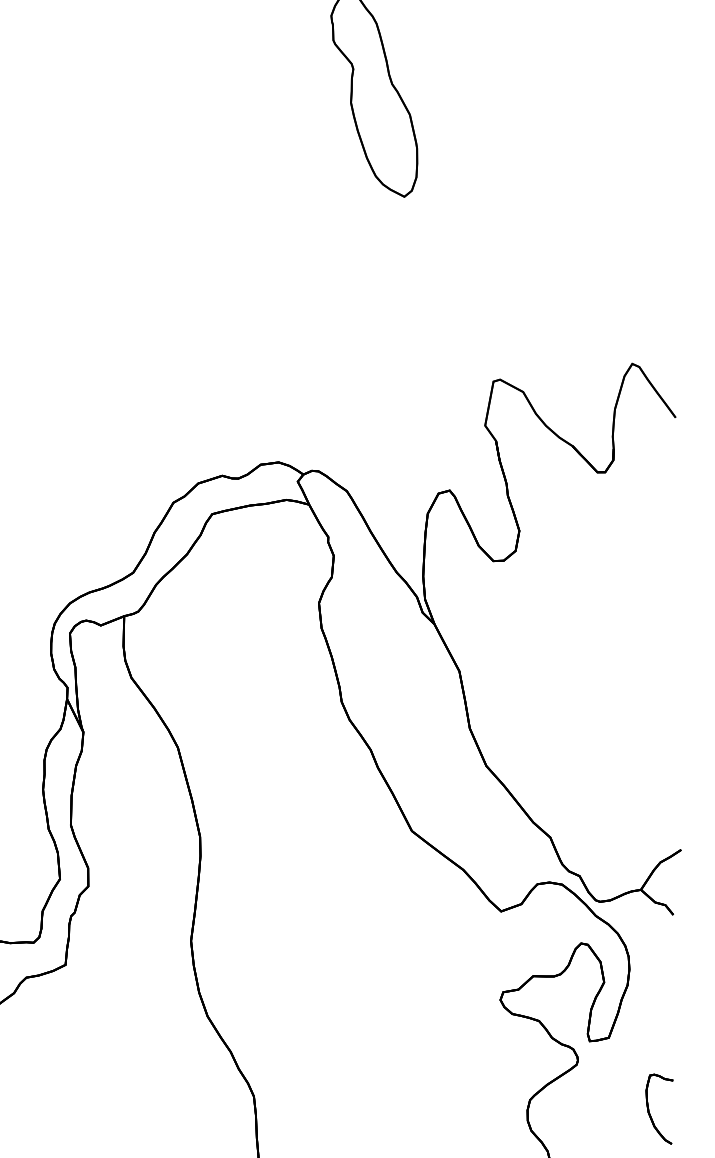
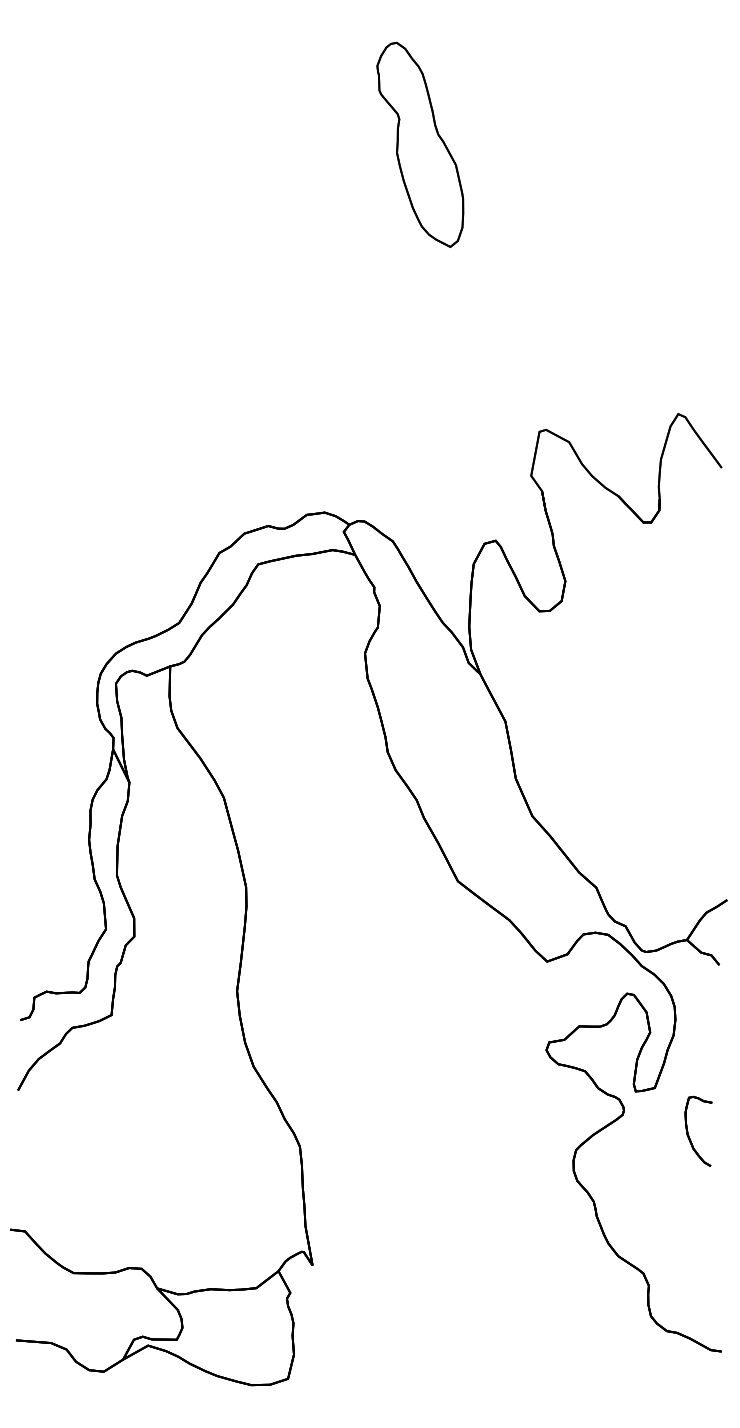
part: (649, 1109) -> (688, 1131), moved

